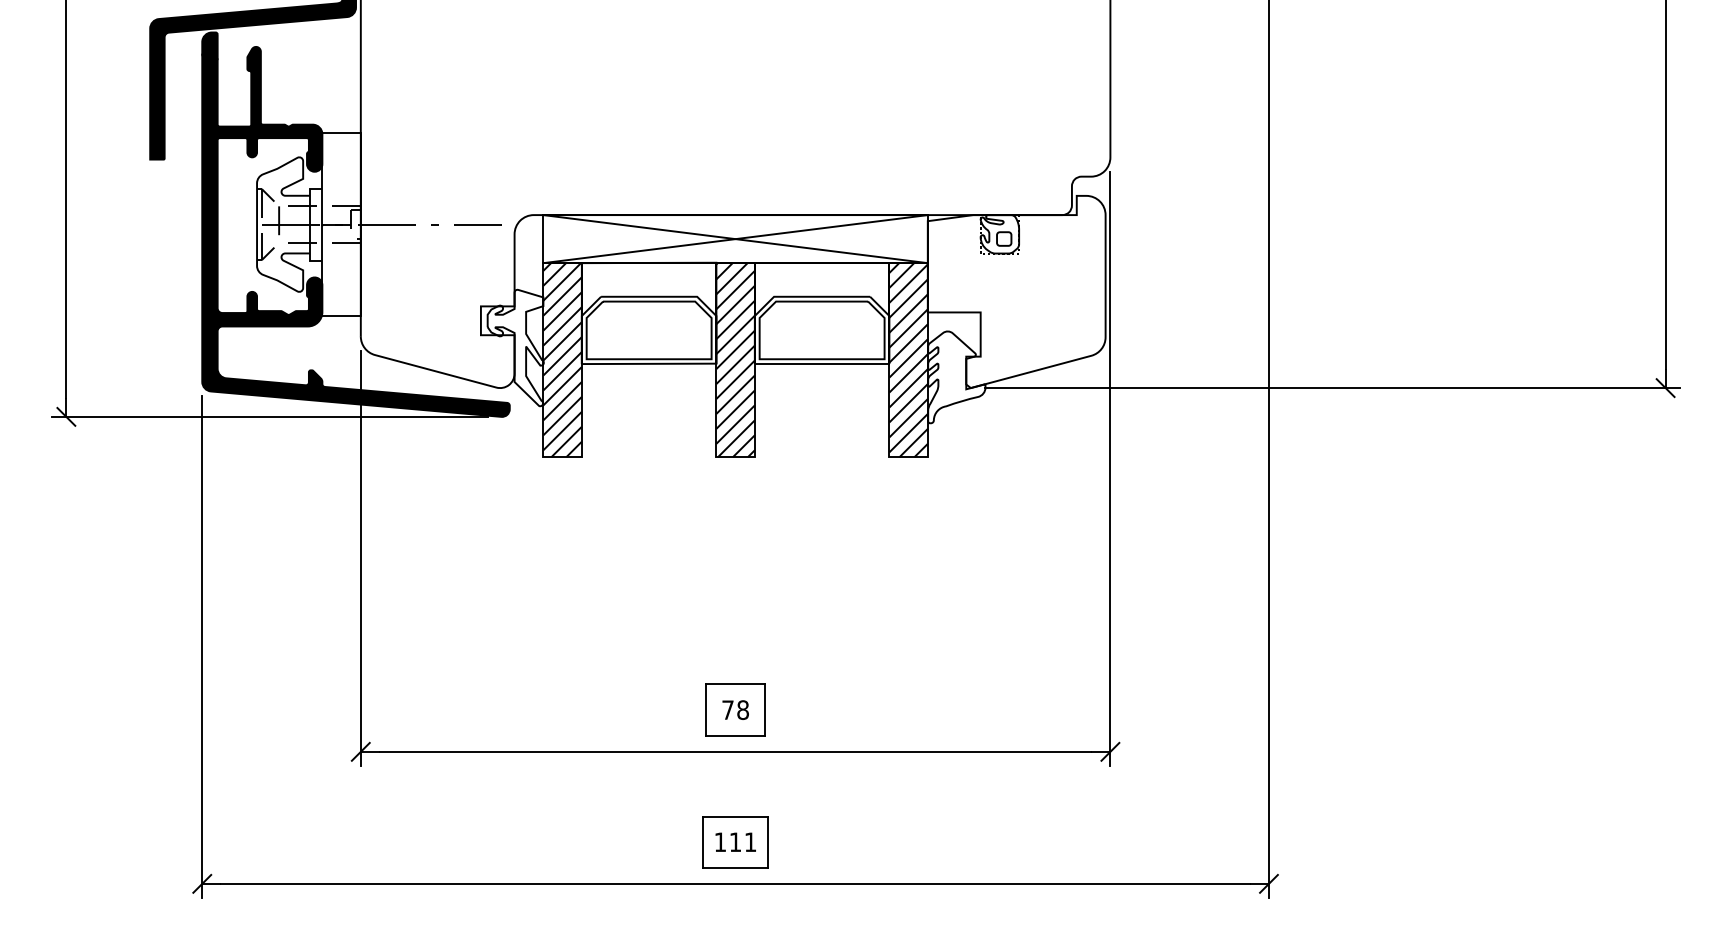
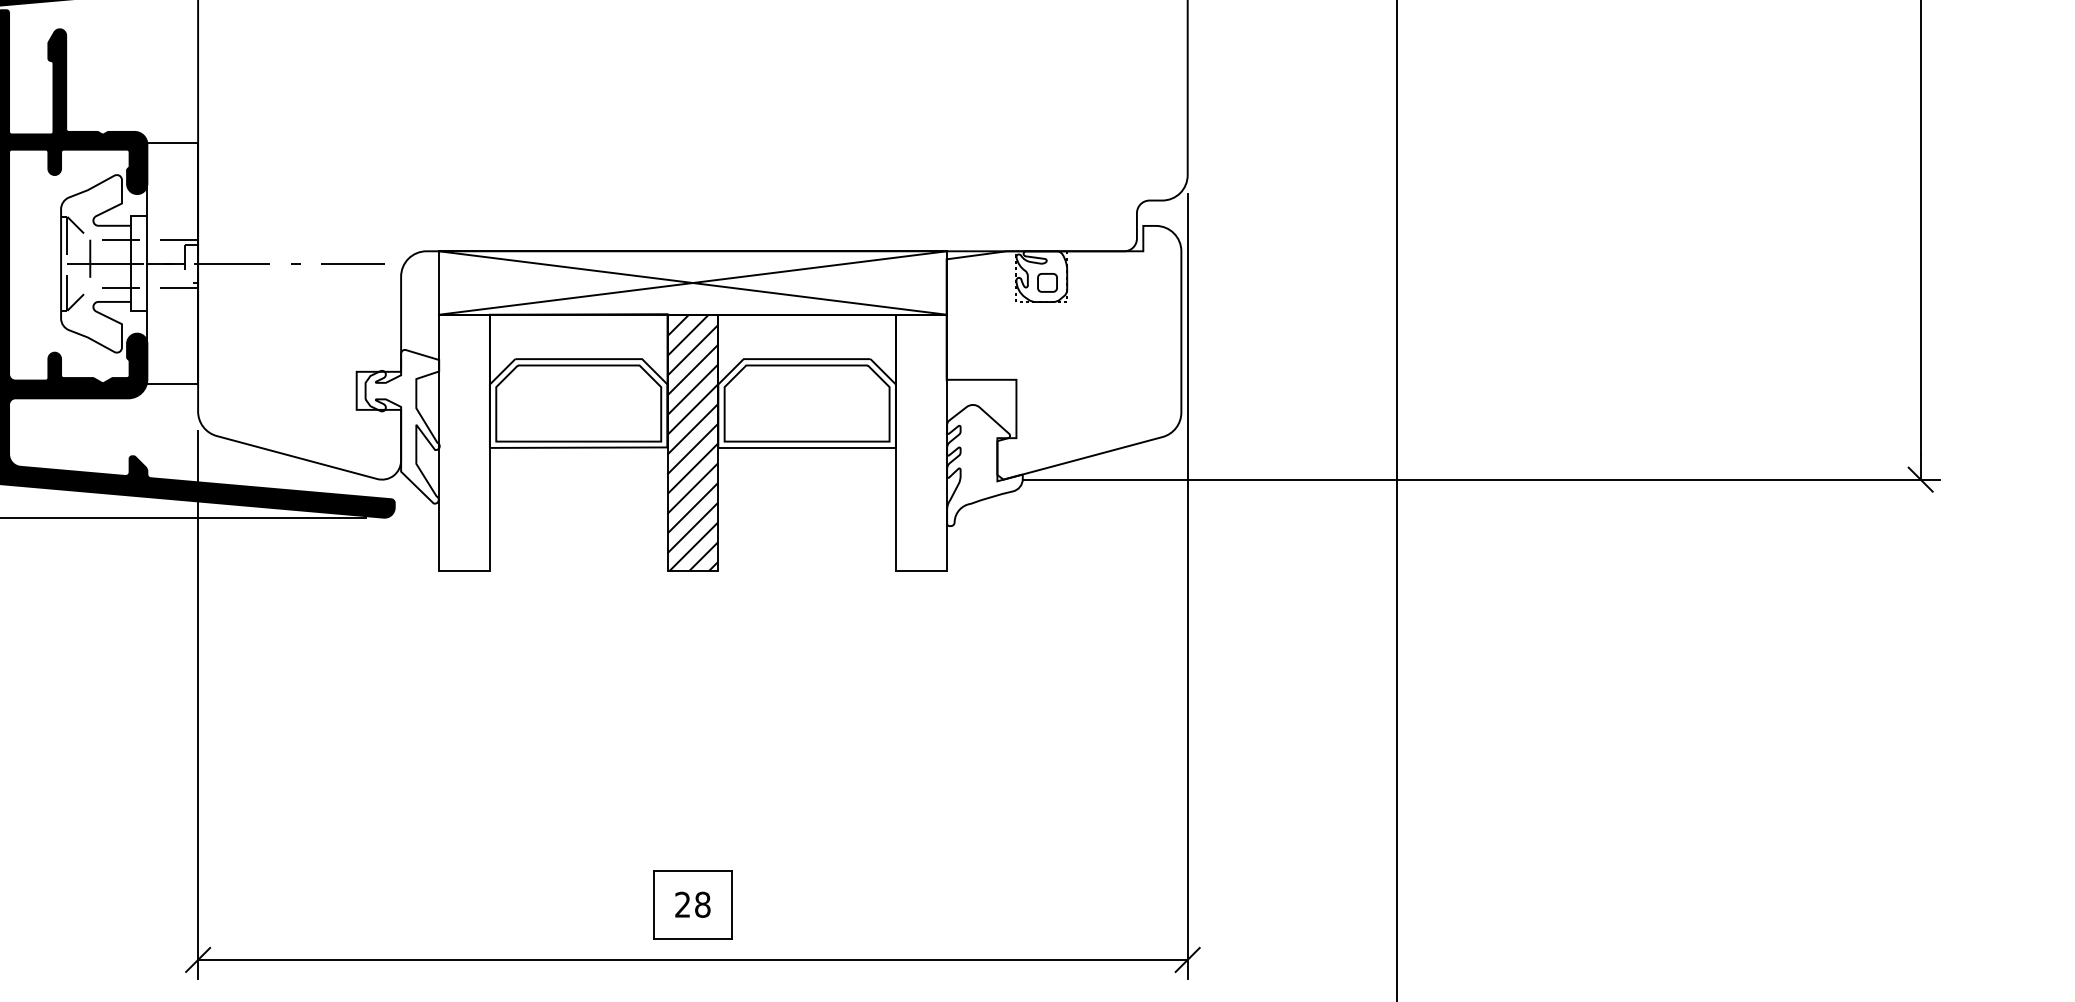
hatch: (562, 360) -> (464, 443), removed
hatch: (908, 360) -> (921, 443), removed
text: (727, 709) -> (682, 904), 78 -> 28

